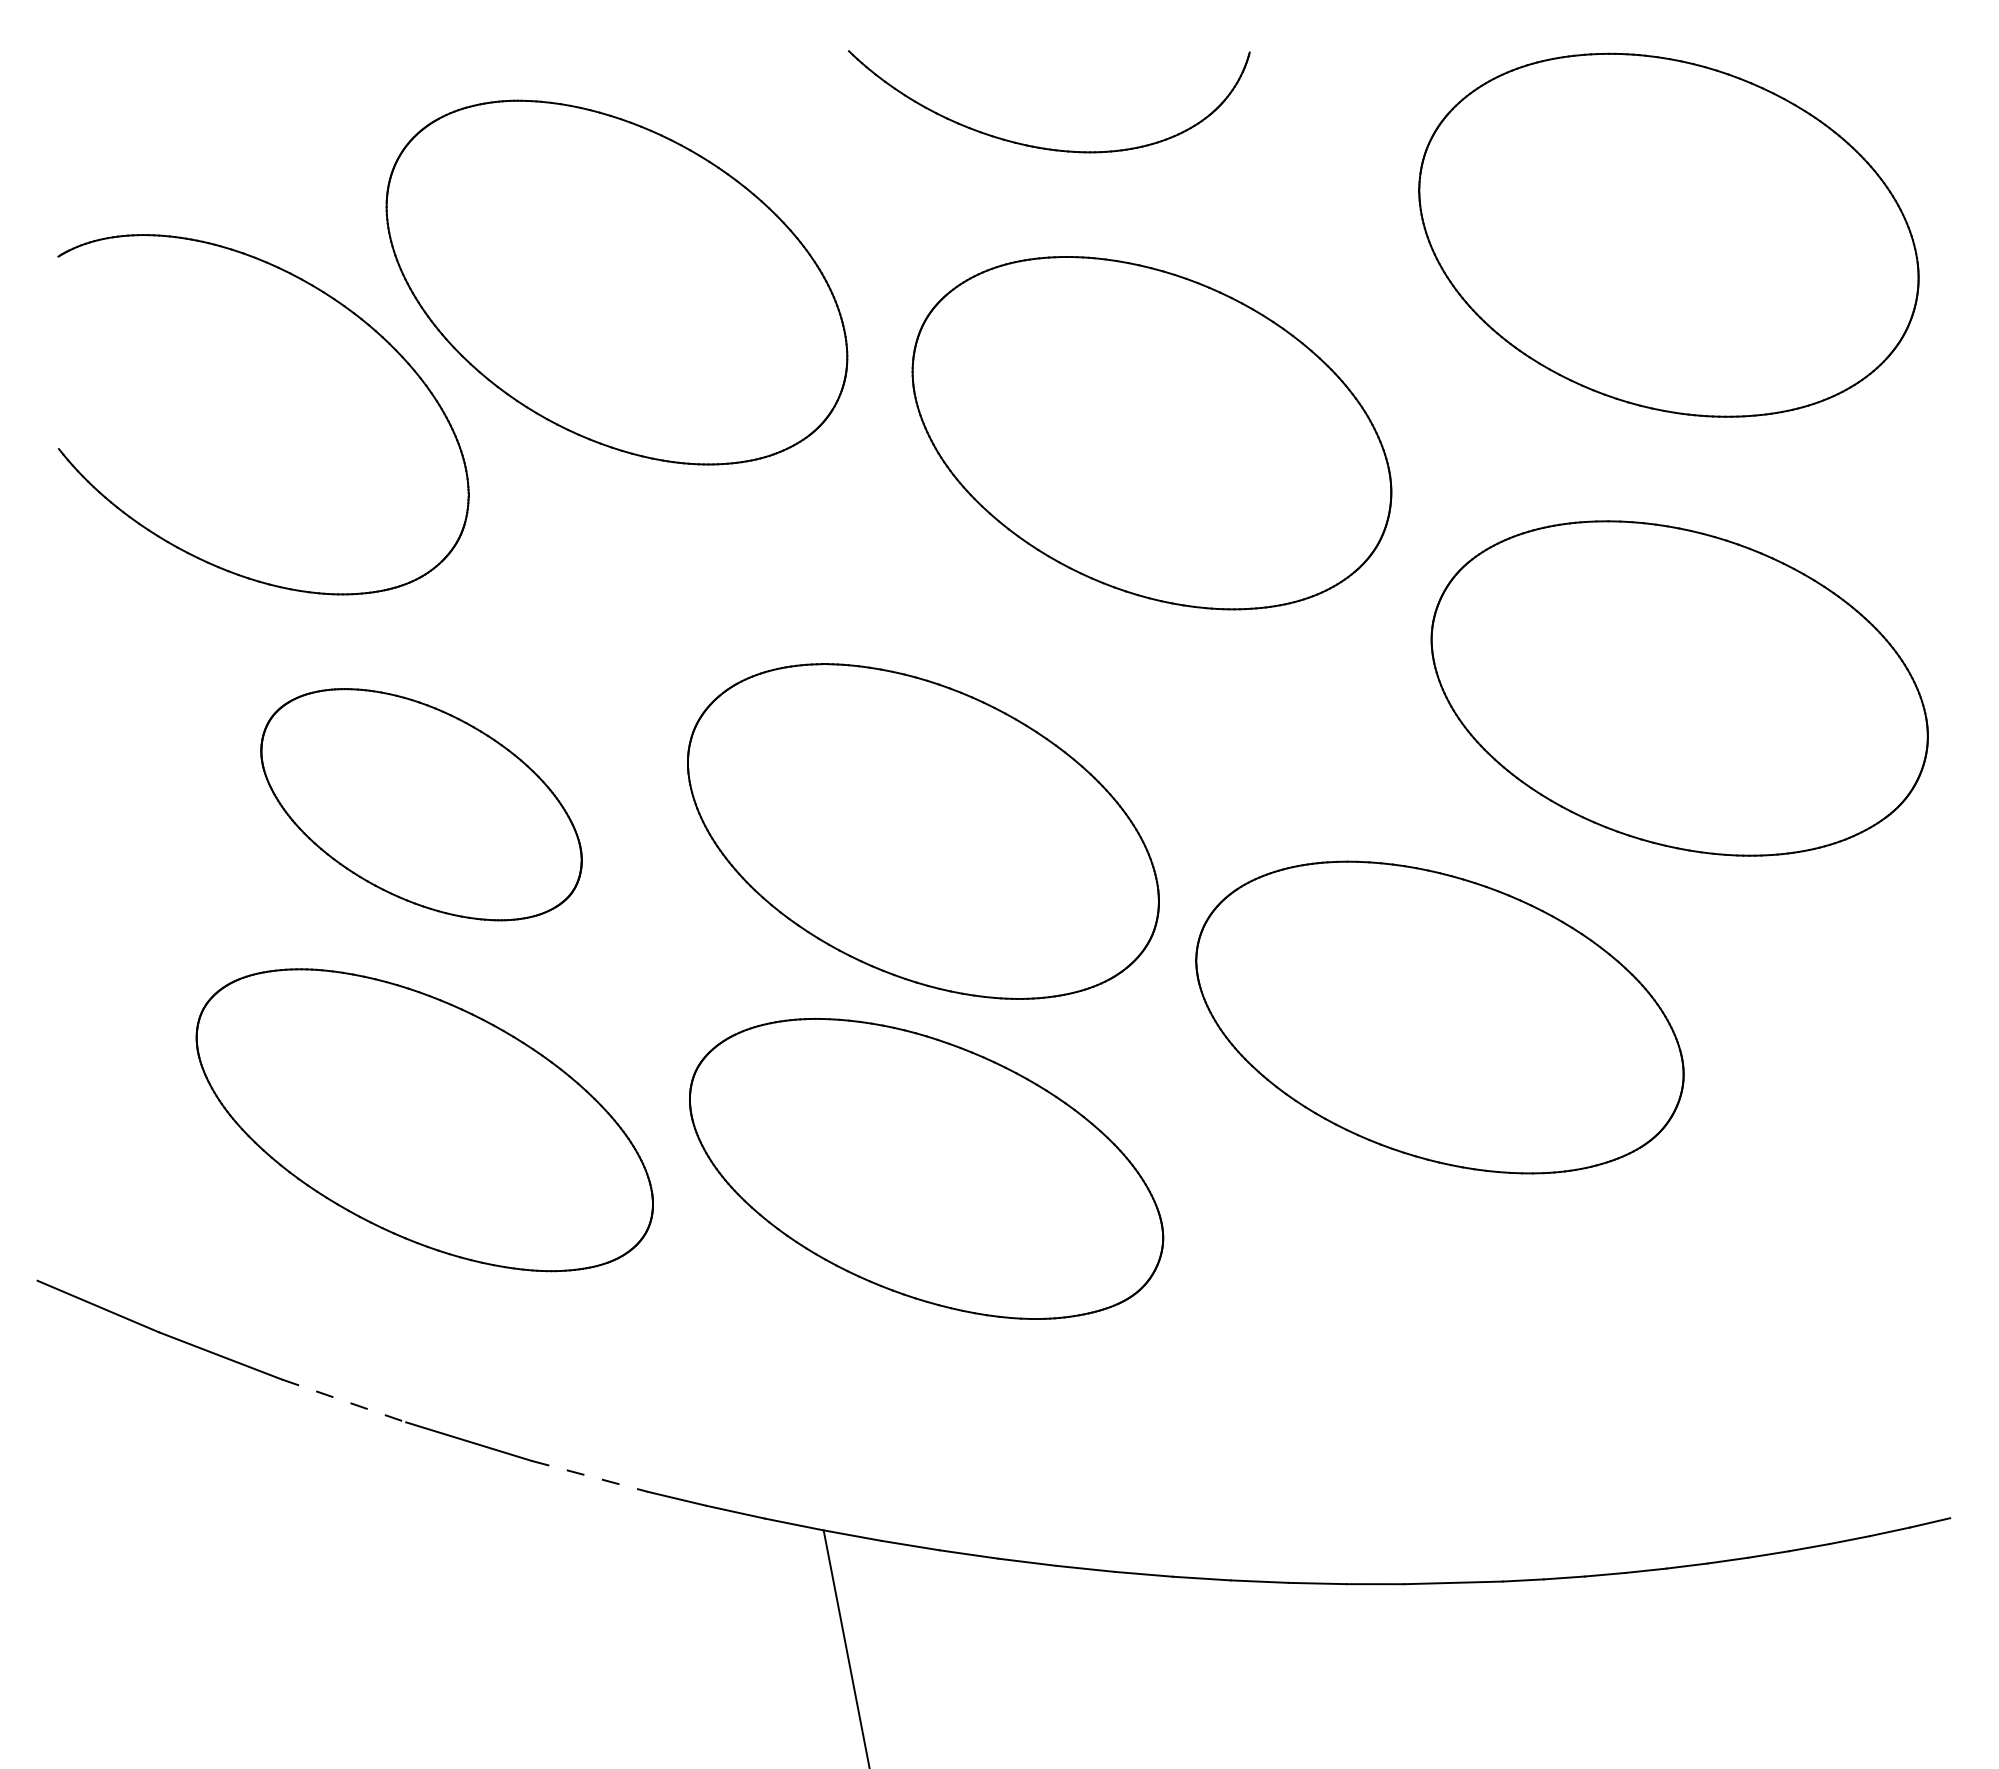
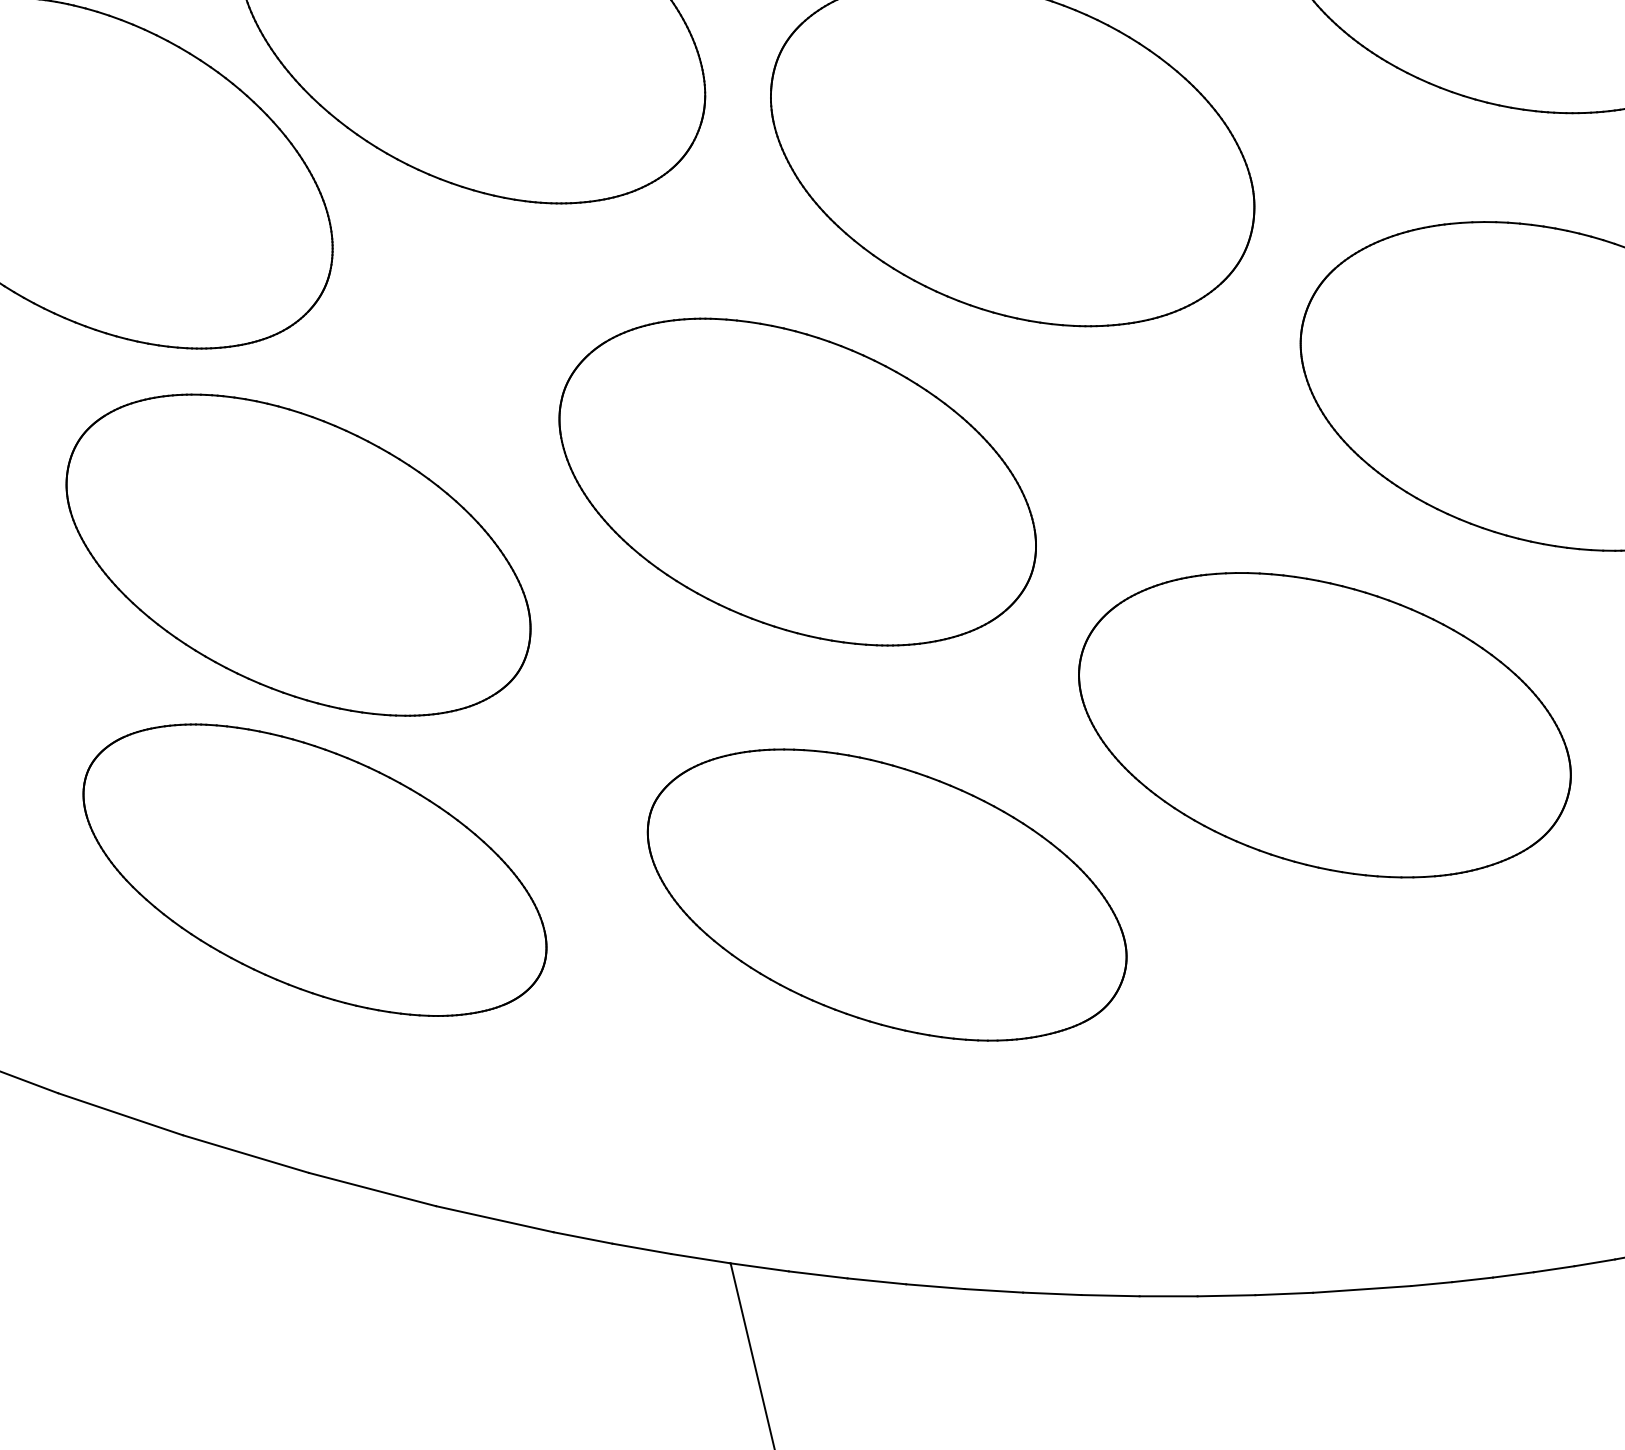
part: (421, 804) -> (298, 554), size x1.43
part: (923, 831) -> (797, 481), moved
part: (926, 1168) -> (887, 894), moved
line: (344, 1400) -> (246, 1153), dashed -> solid
line: (590, 1476) -> (495, 1219), dashed -> solid

